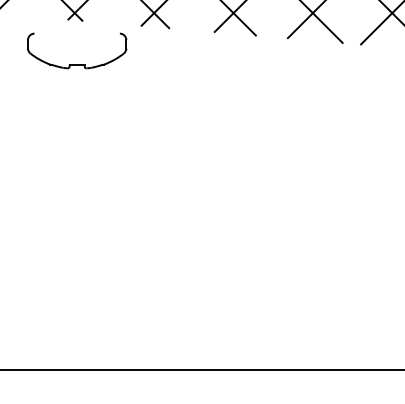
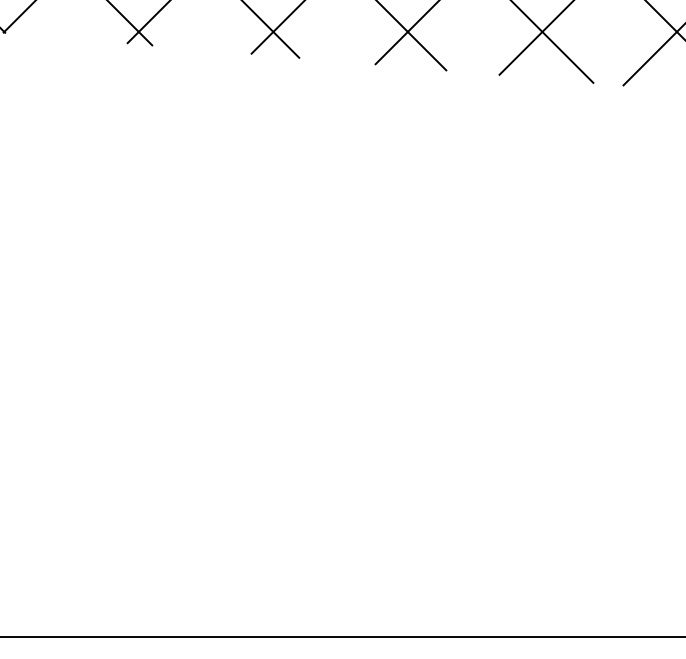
part: (77, 64) -> (143, 118), removed

